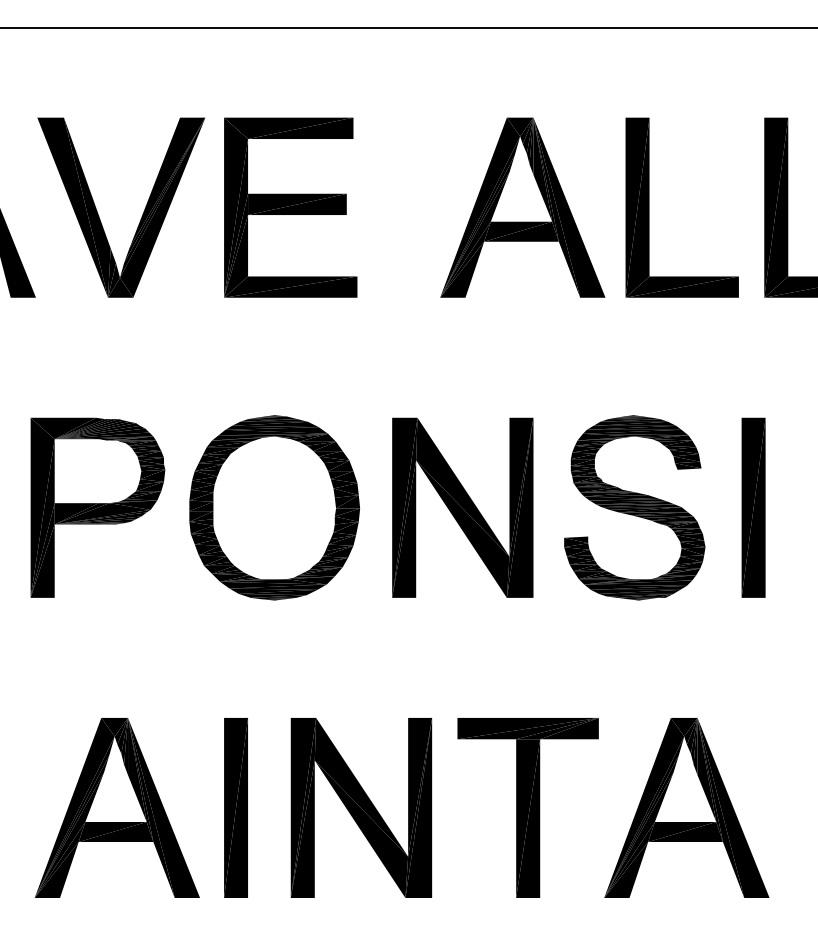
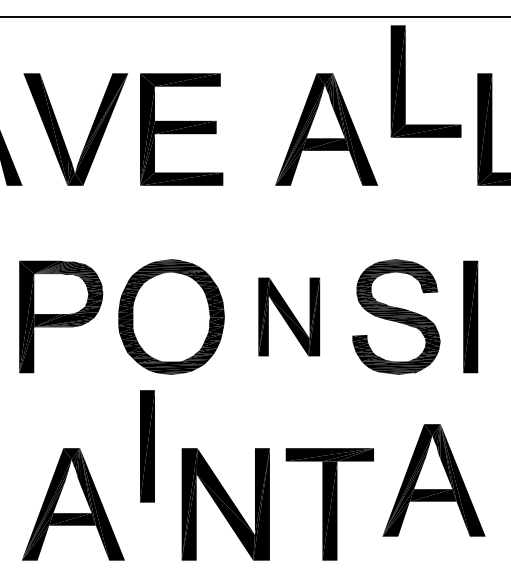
part: (649, 207) -> (405, 81), moved
part: (463, 507) -> (289, 316), size x0.7
part: (236, 808) -> (147, 446), moved
part: (686, 808) -> (433, 480), moved

